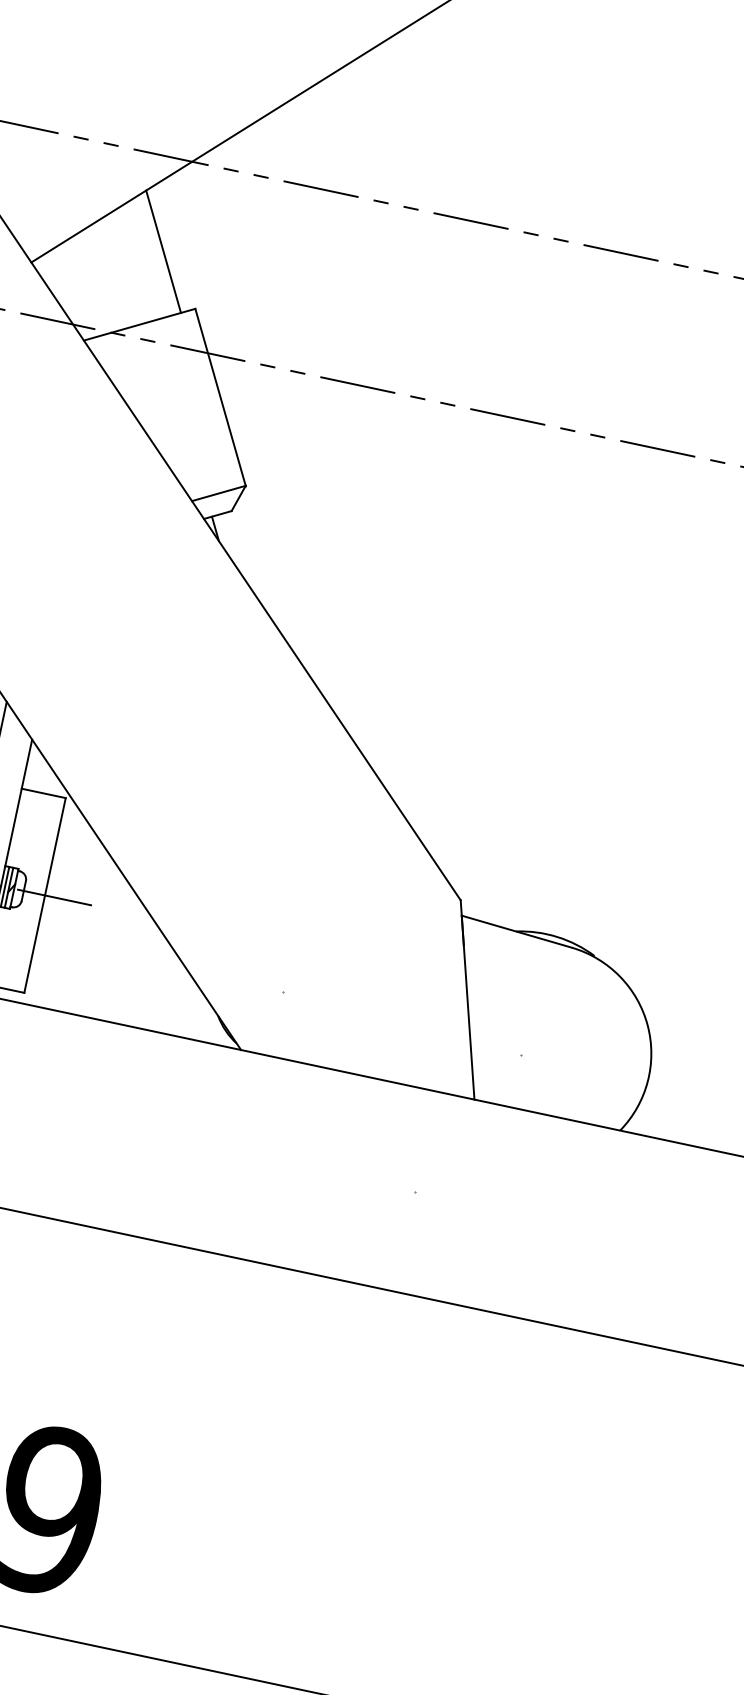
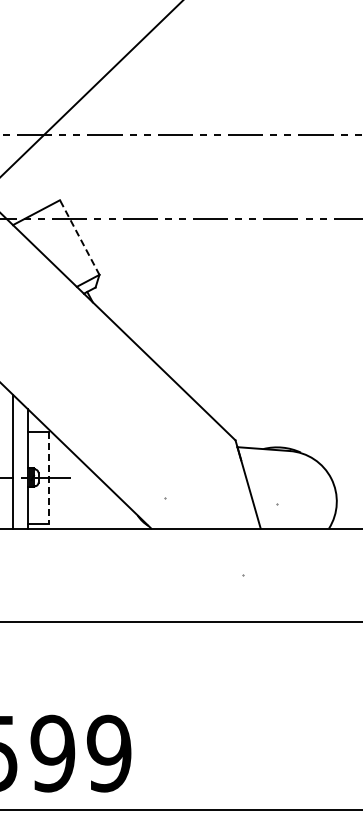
line: (161, 251) -> (39, 177), removed
line: (220, 397) -> (79, 237), solid -> dashed
line: (45, 894) -> (48, 477), solid -> dashed

